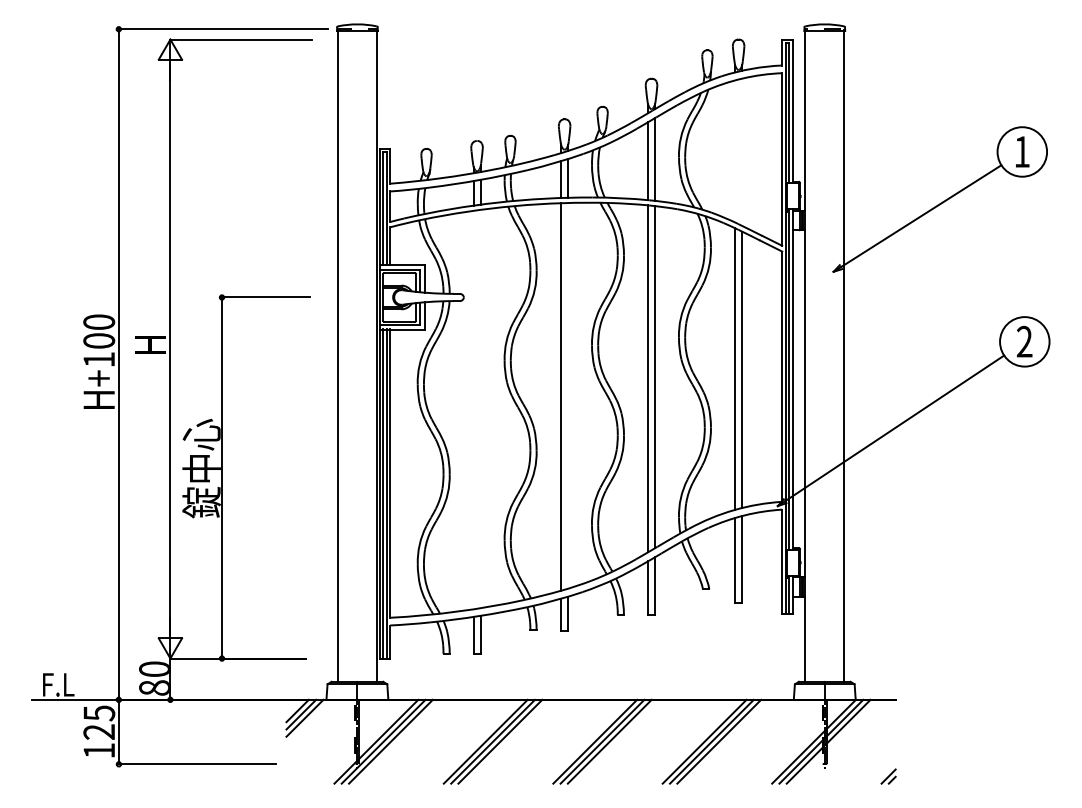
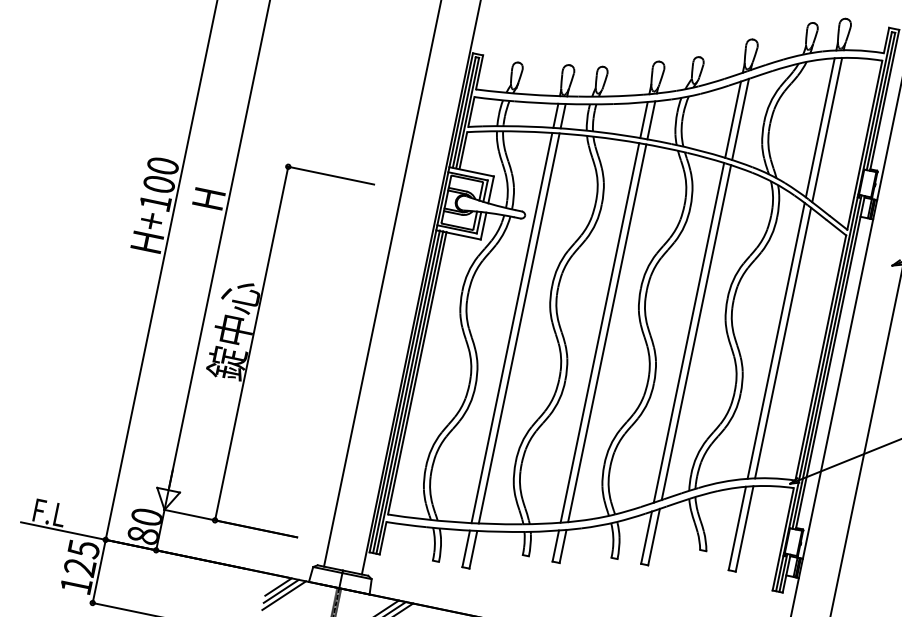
line: (735, 151) -> (820, 127), added
line: (742, 151) -> (827, 129), added
line: (568, 395) -> (607, 333), added
line: (480, 408) -> (518, 327), added
line: (473, 409) -> (511, 327), added

